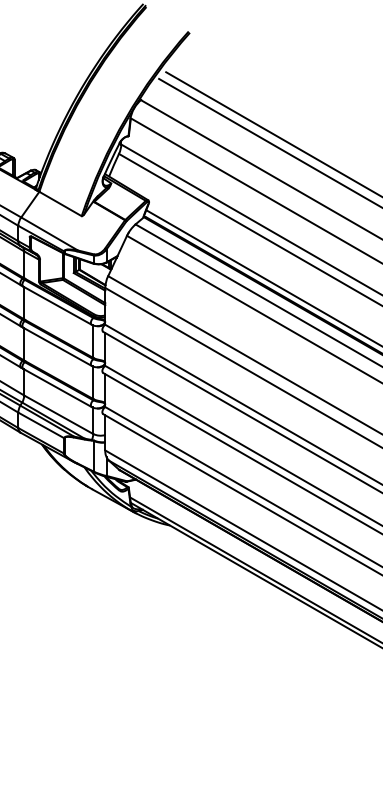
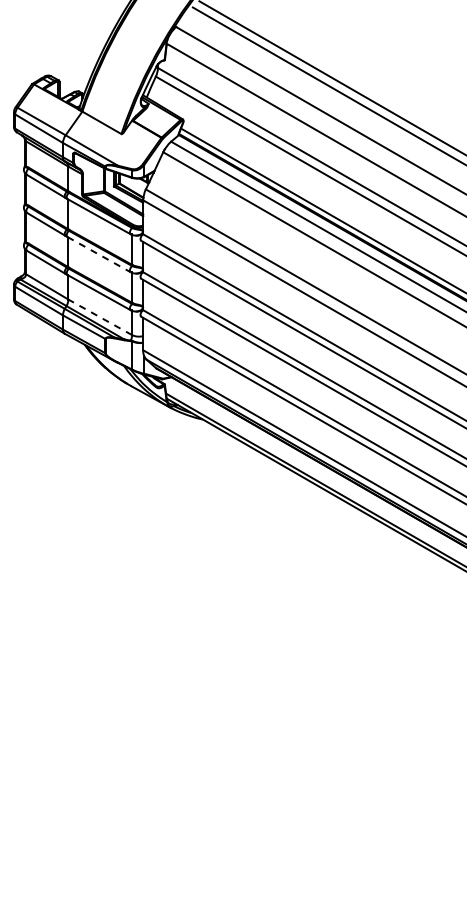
line: (57, 346) -> (99, 254), solid -> dashed
line: (57, 414) -> (99, 317), solid -> dashed

